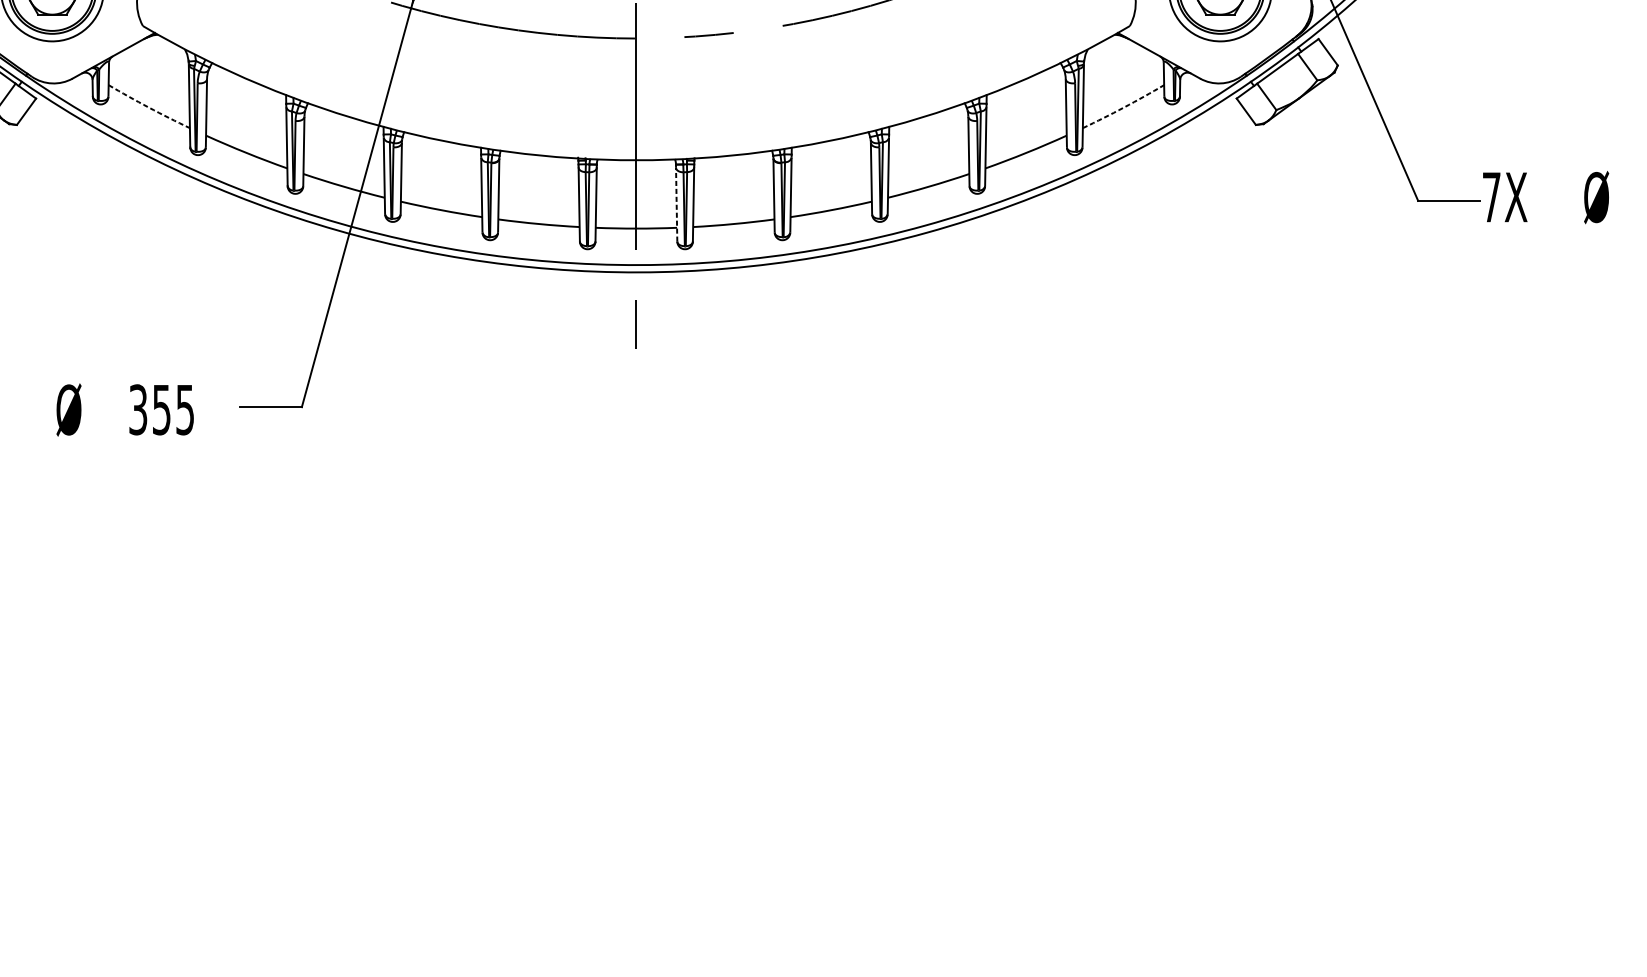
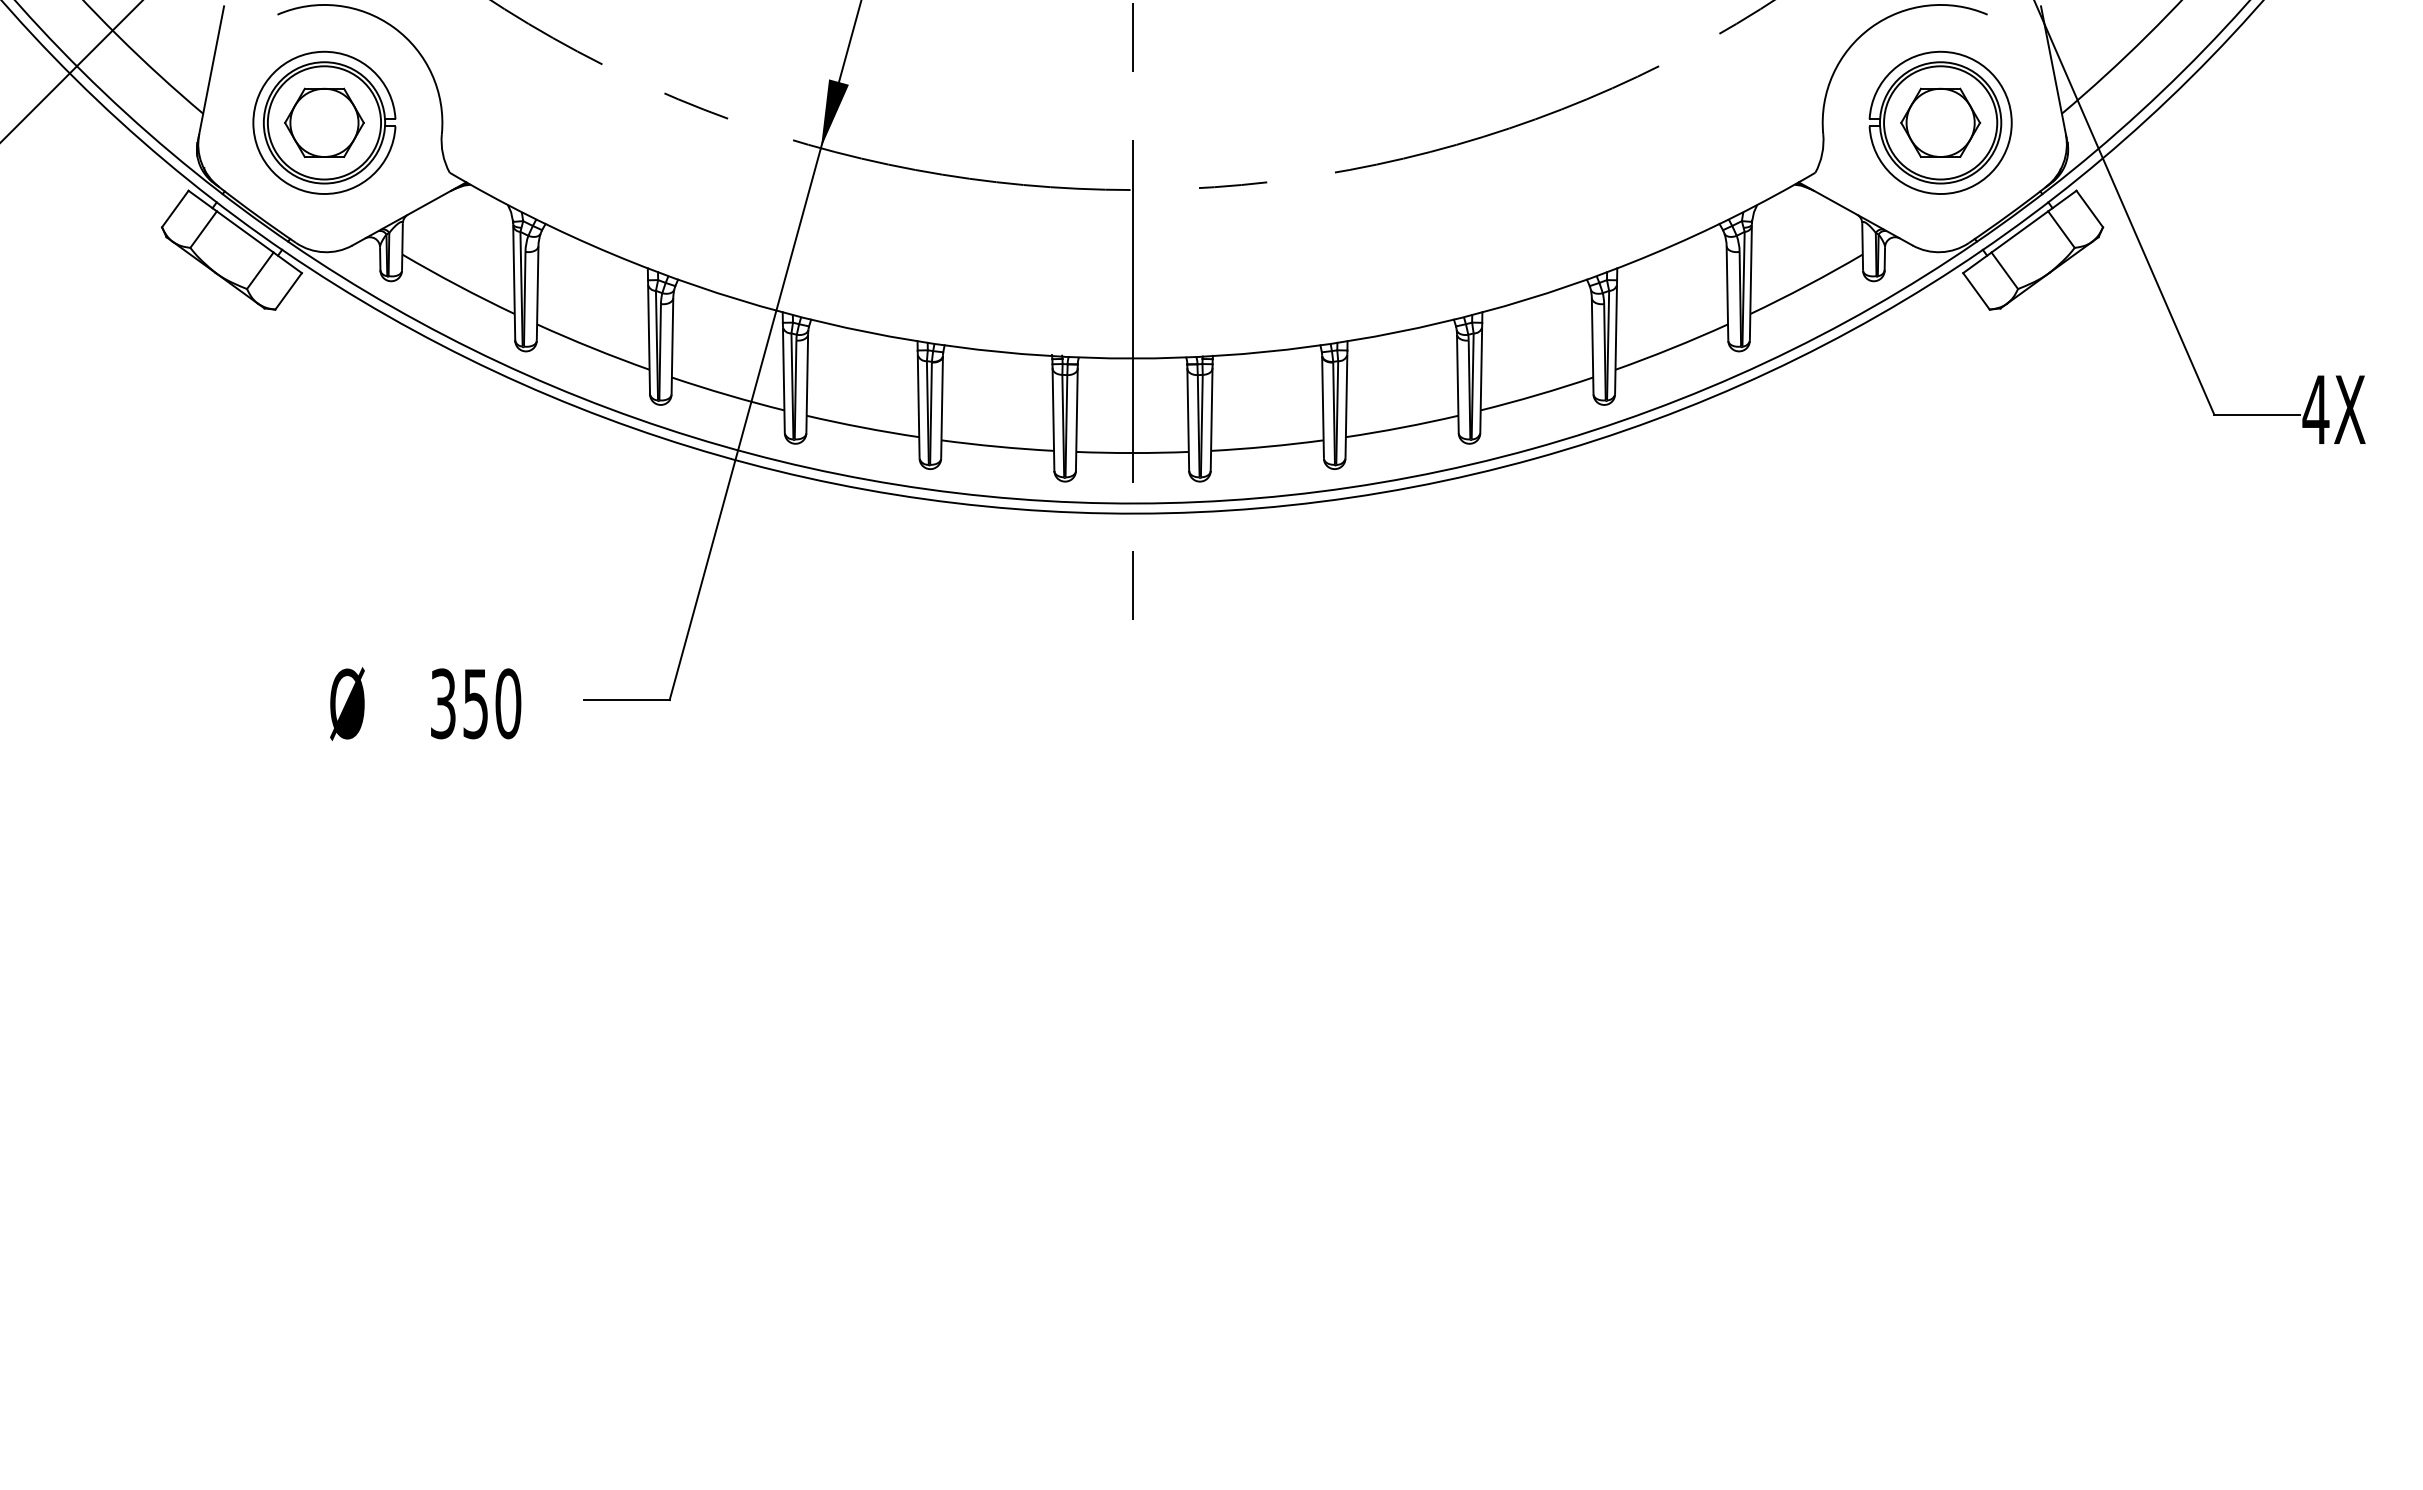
arc: (148, 107) -> (457, 285), dashed -> solid
arc: (1124, 107) -> (1807, 285), dashed -> solid
text: (1491, 197) -> (2315, 409), 7X -> 4X
line: (676, 204) -> (1188, 419), dashed -> solid
text: (185, 409) -> (508, 703), 355 -> 350

